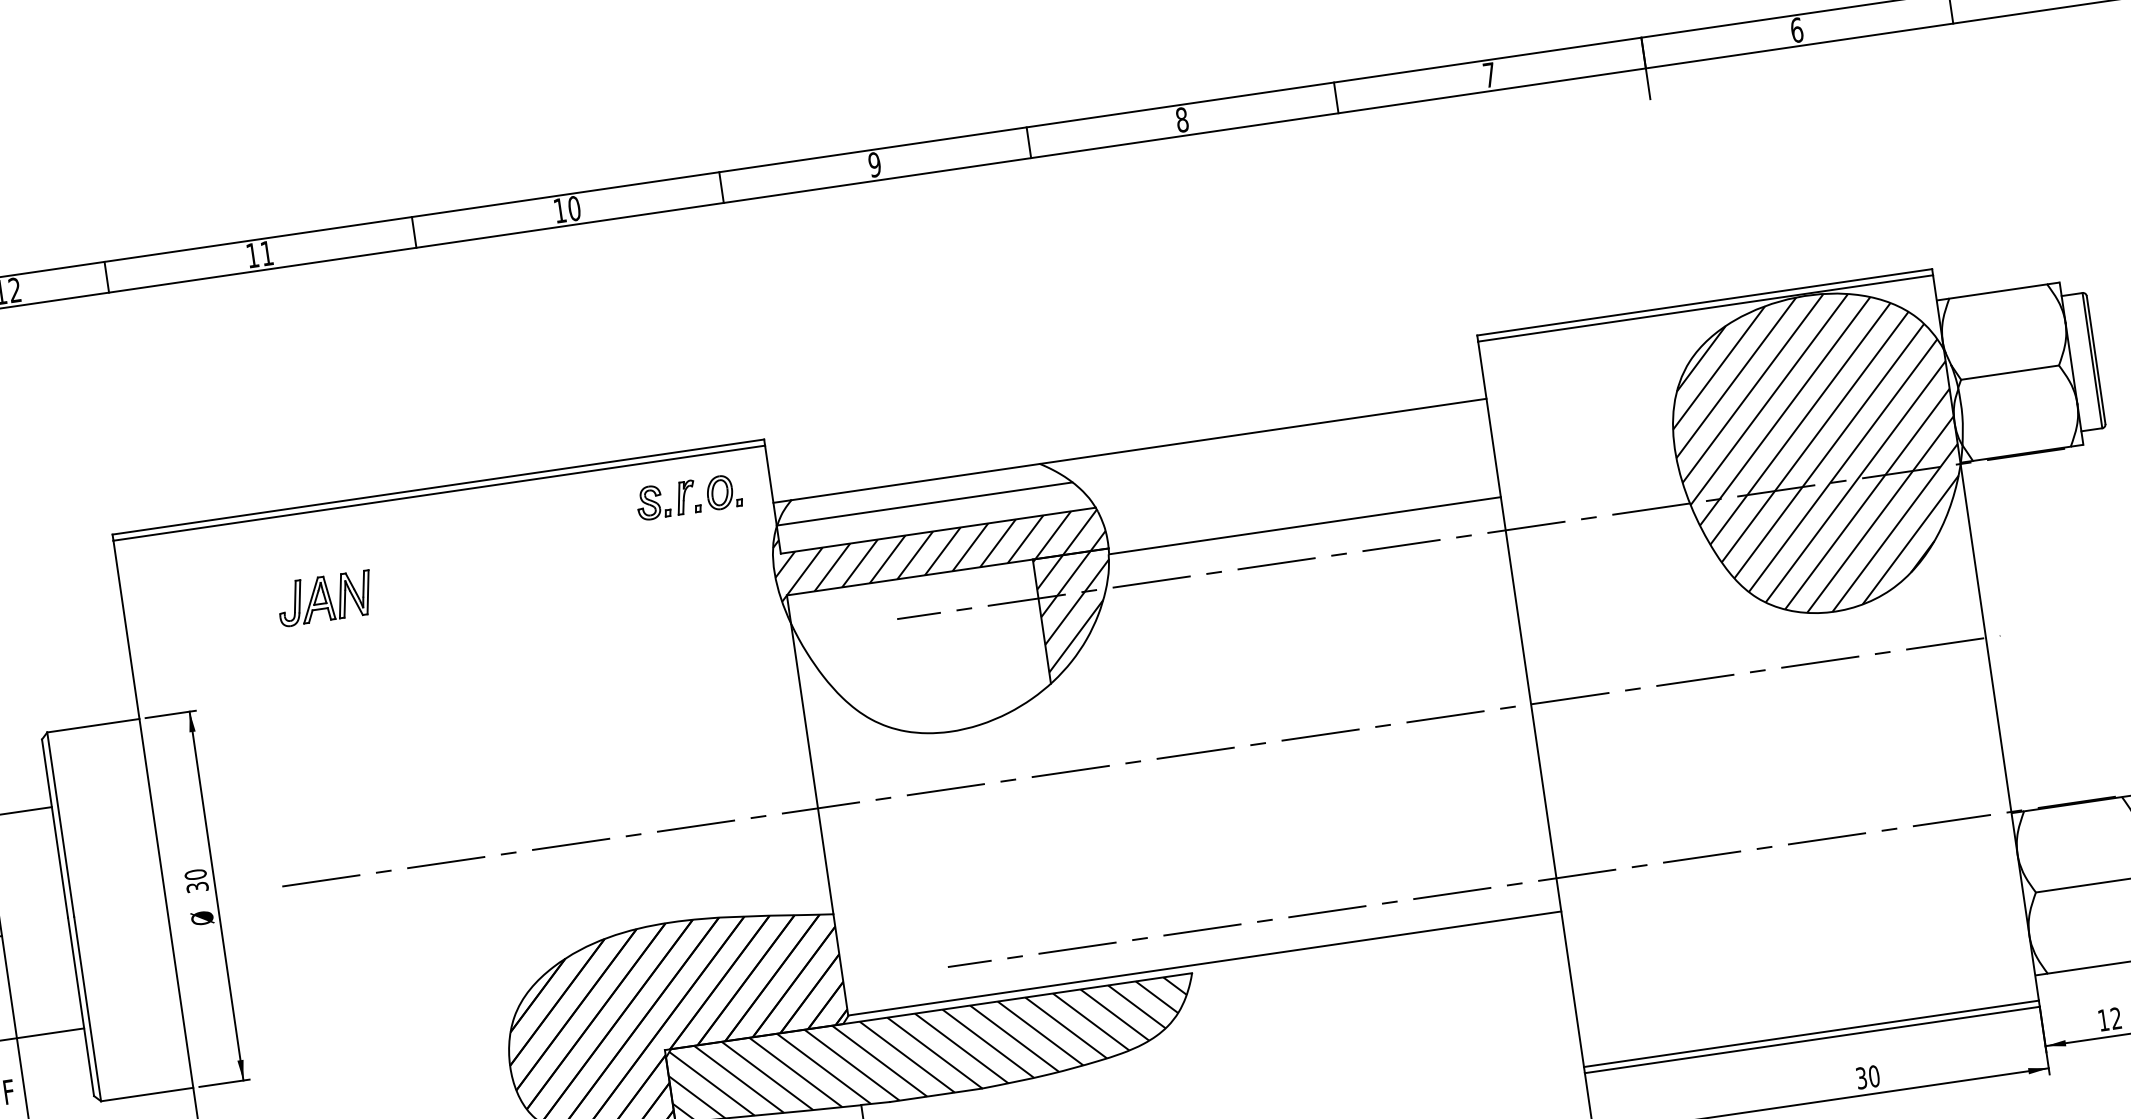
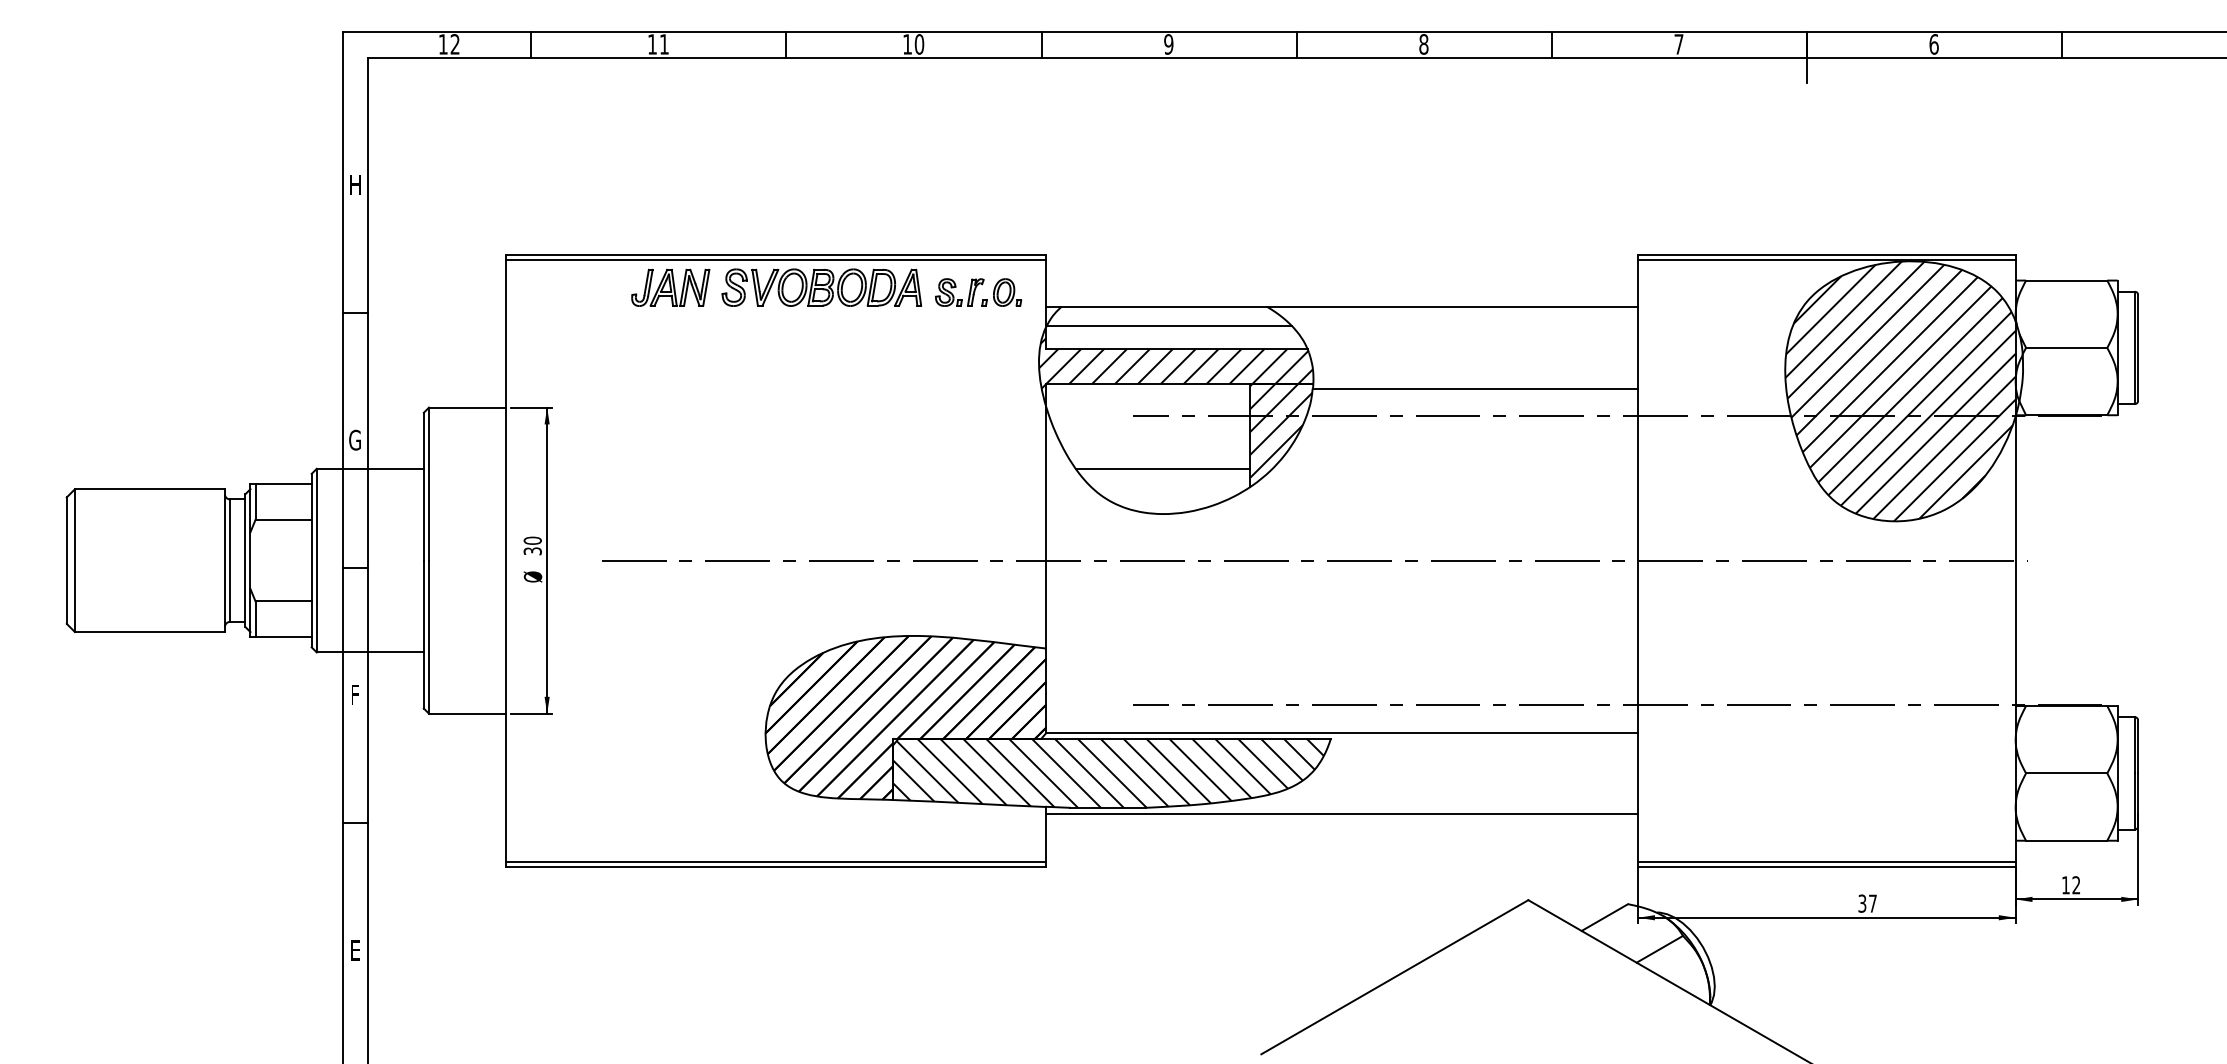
part: (499, 518) -> (821, 287), added
part: (324, 598) -> (670, 287), moved
line: (942, 676) -> (1163, 468), added
line: (1219, 1062) -> (1342, 814), added
text: (1873, 1076) -> (1872, 903), 30 -> 37

